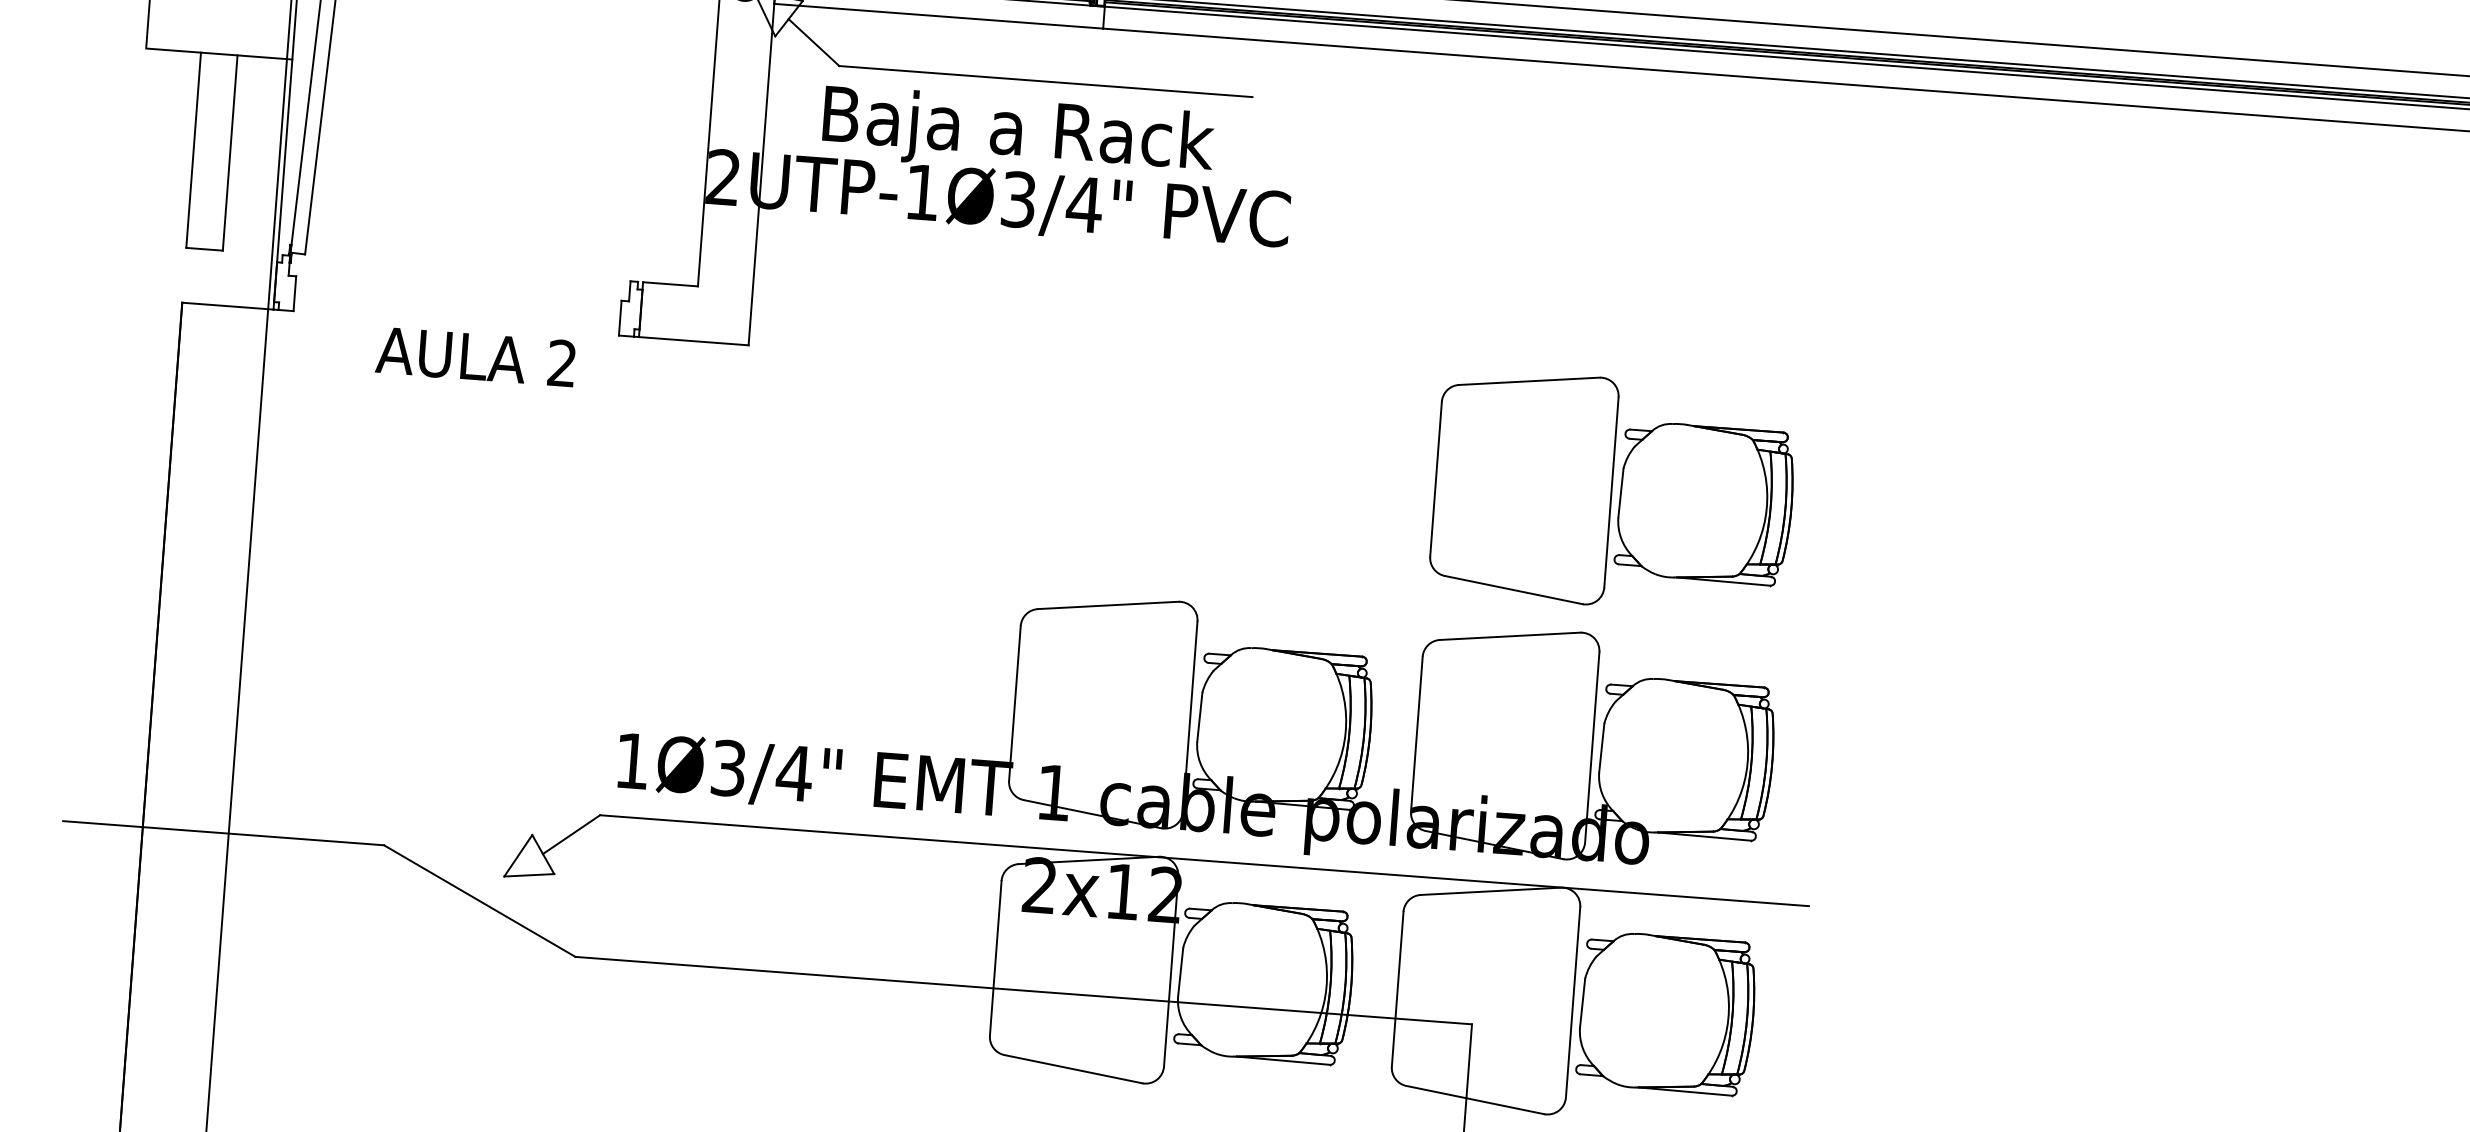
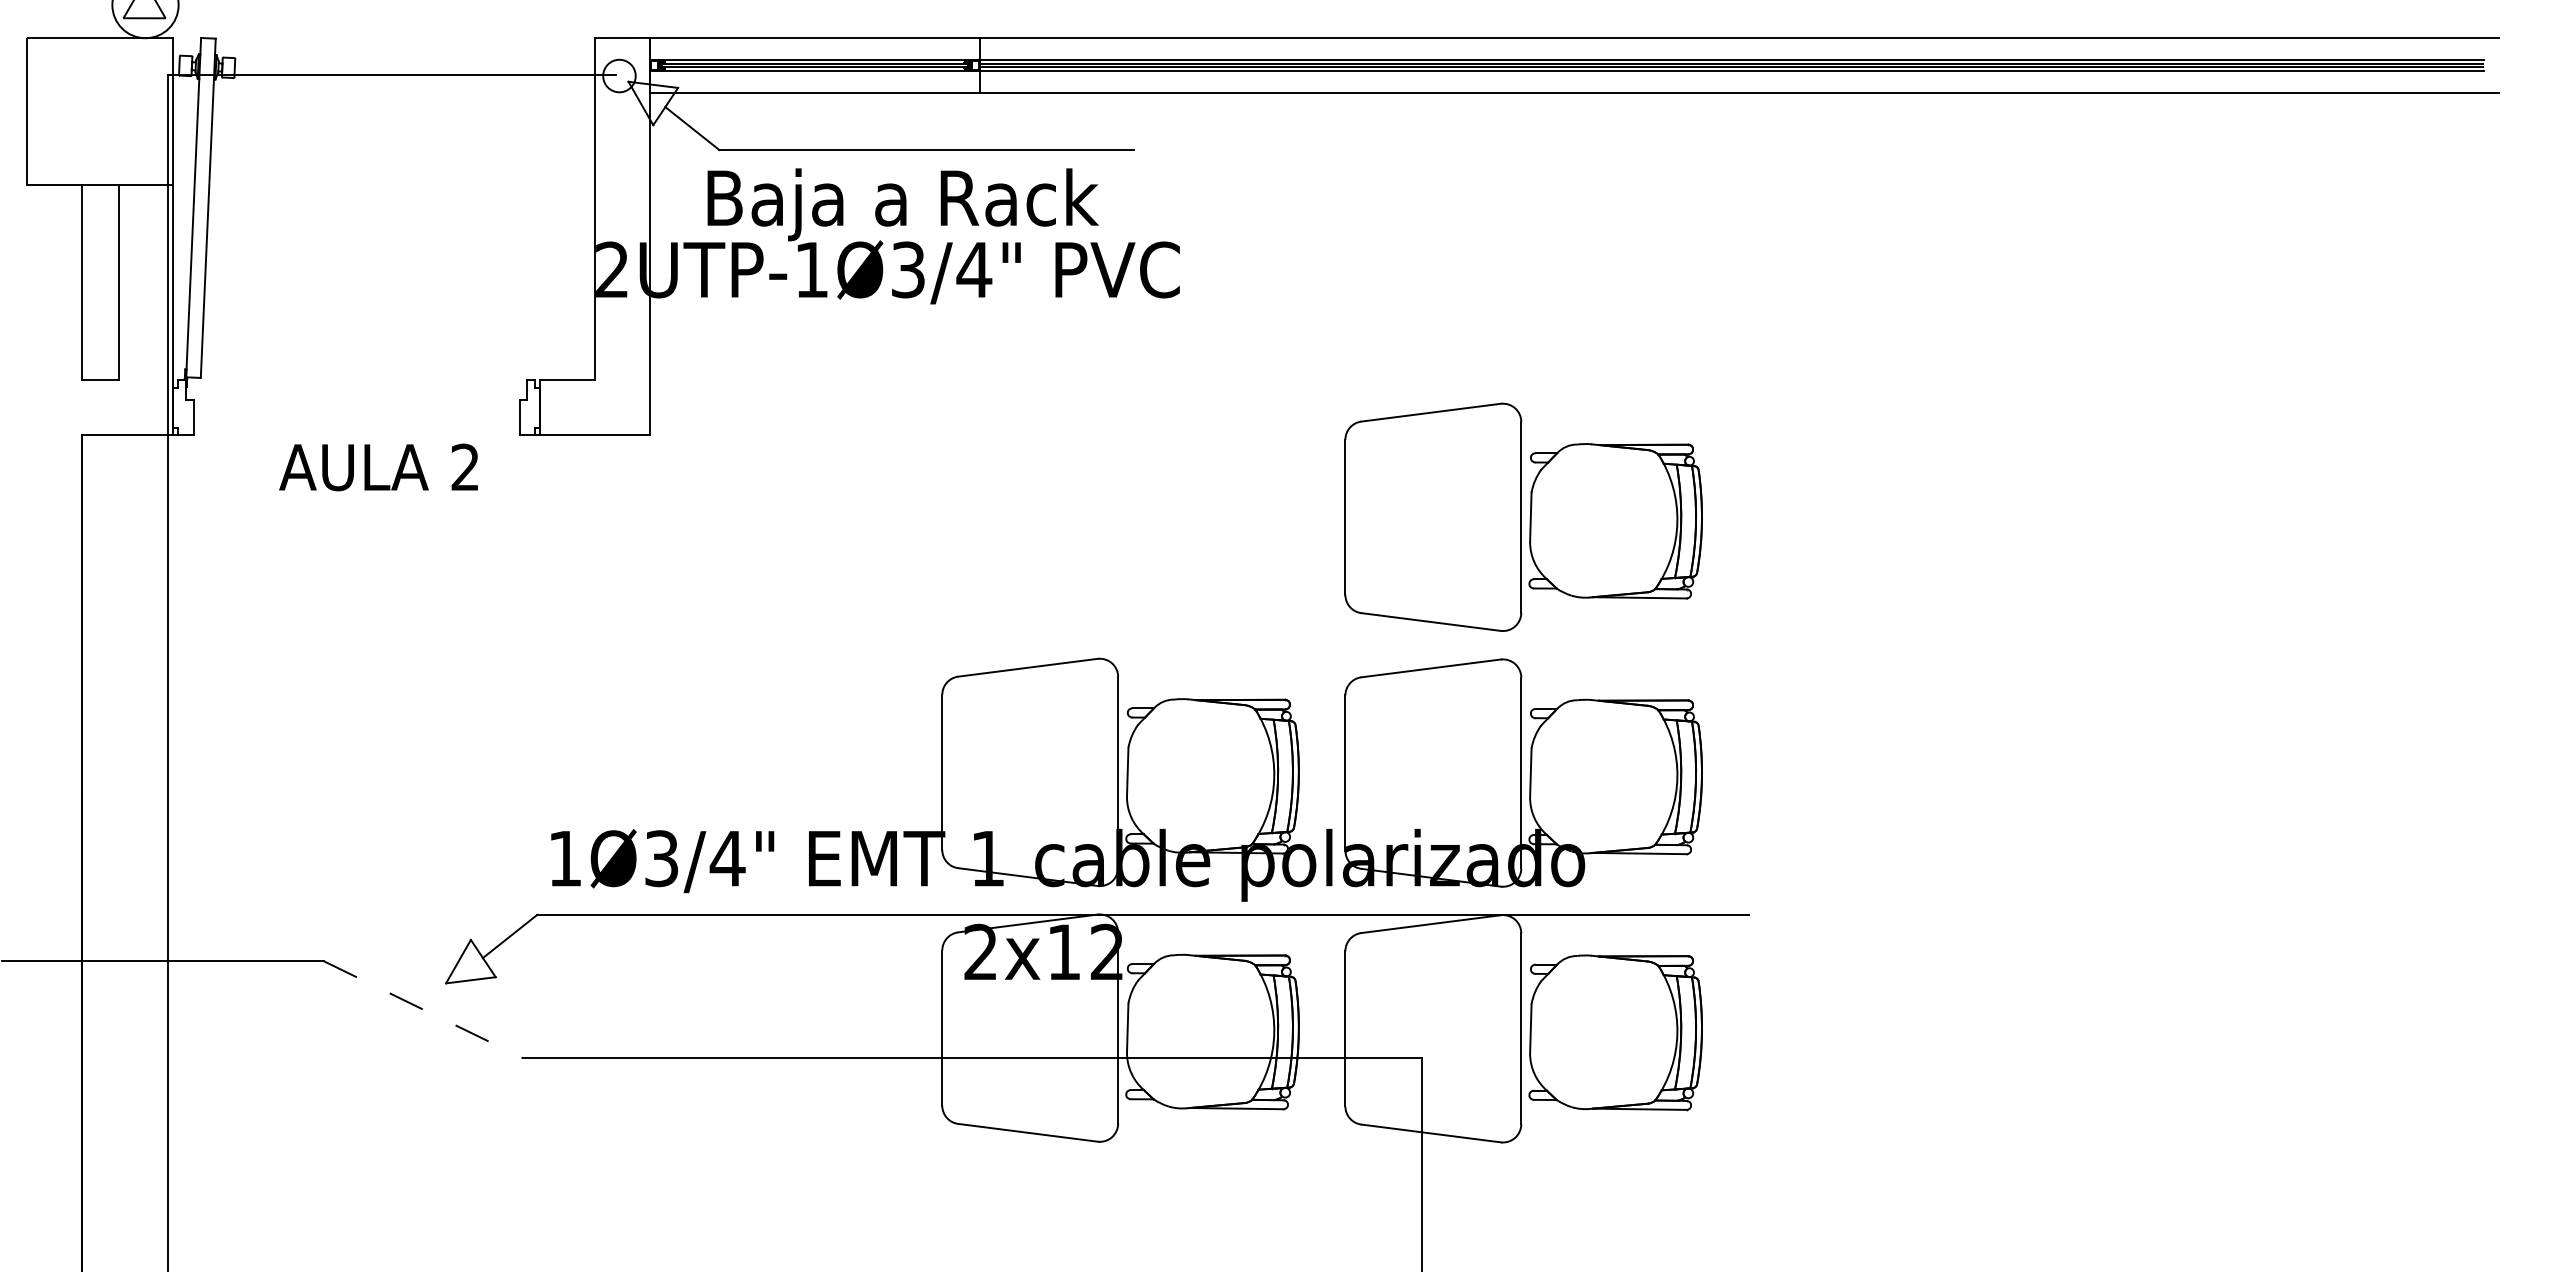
line: (479, 900) -> (423, 1009), solid -> dashed

